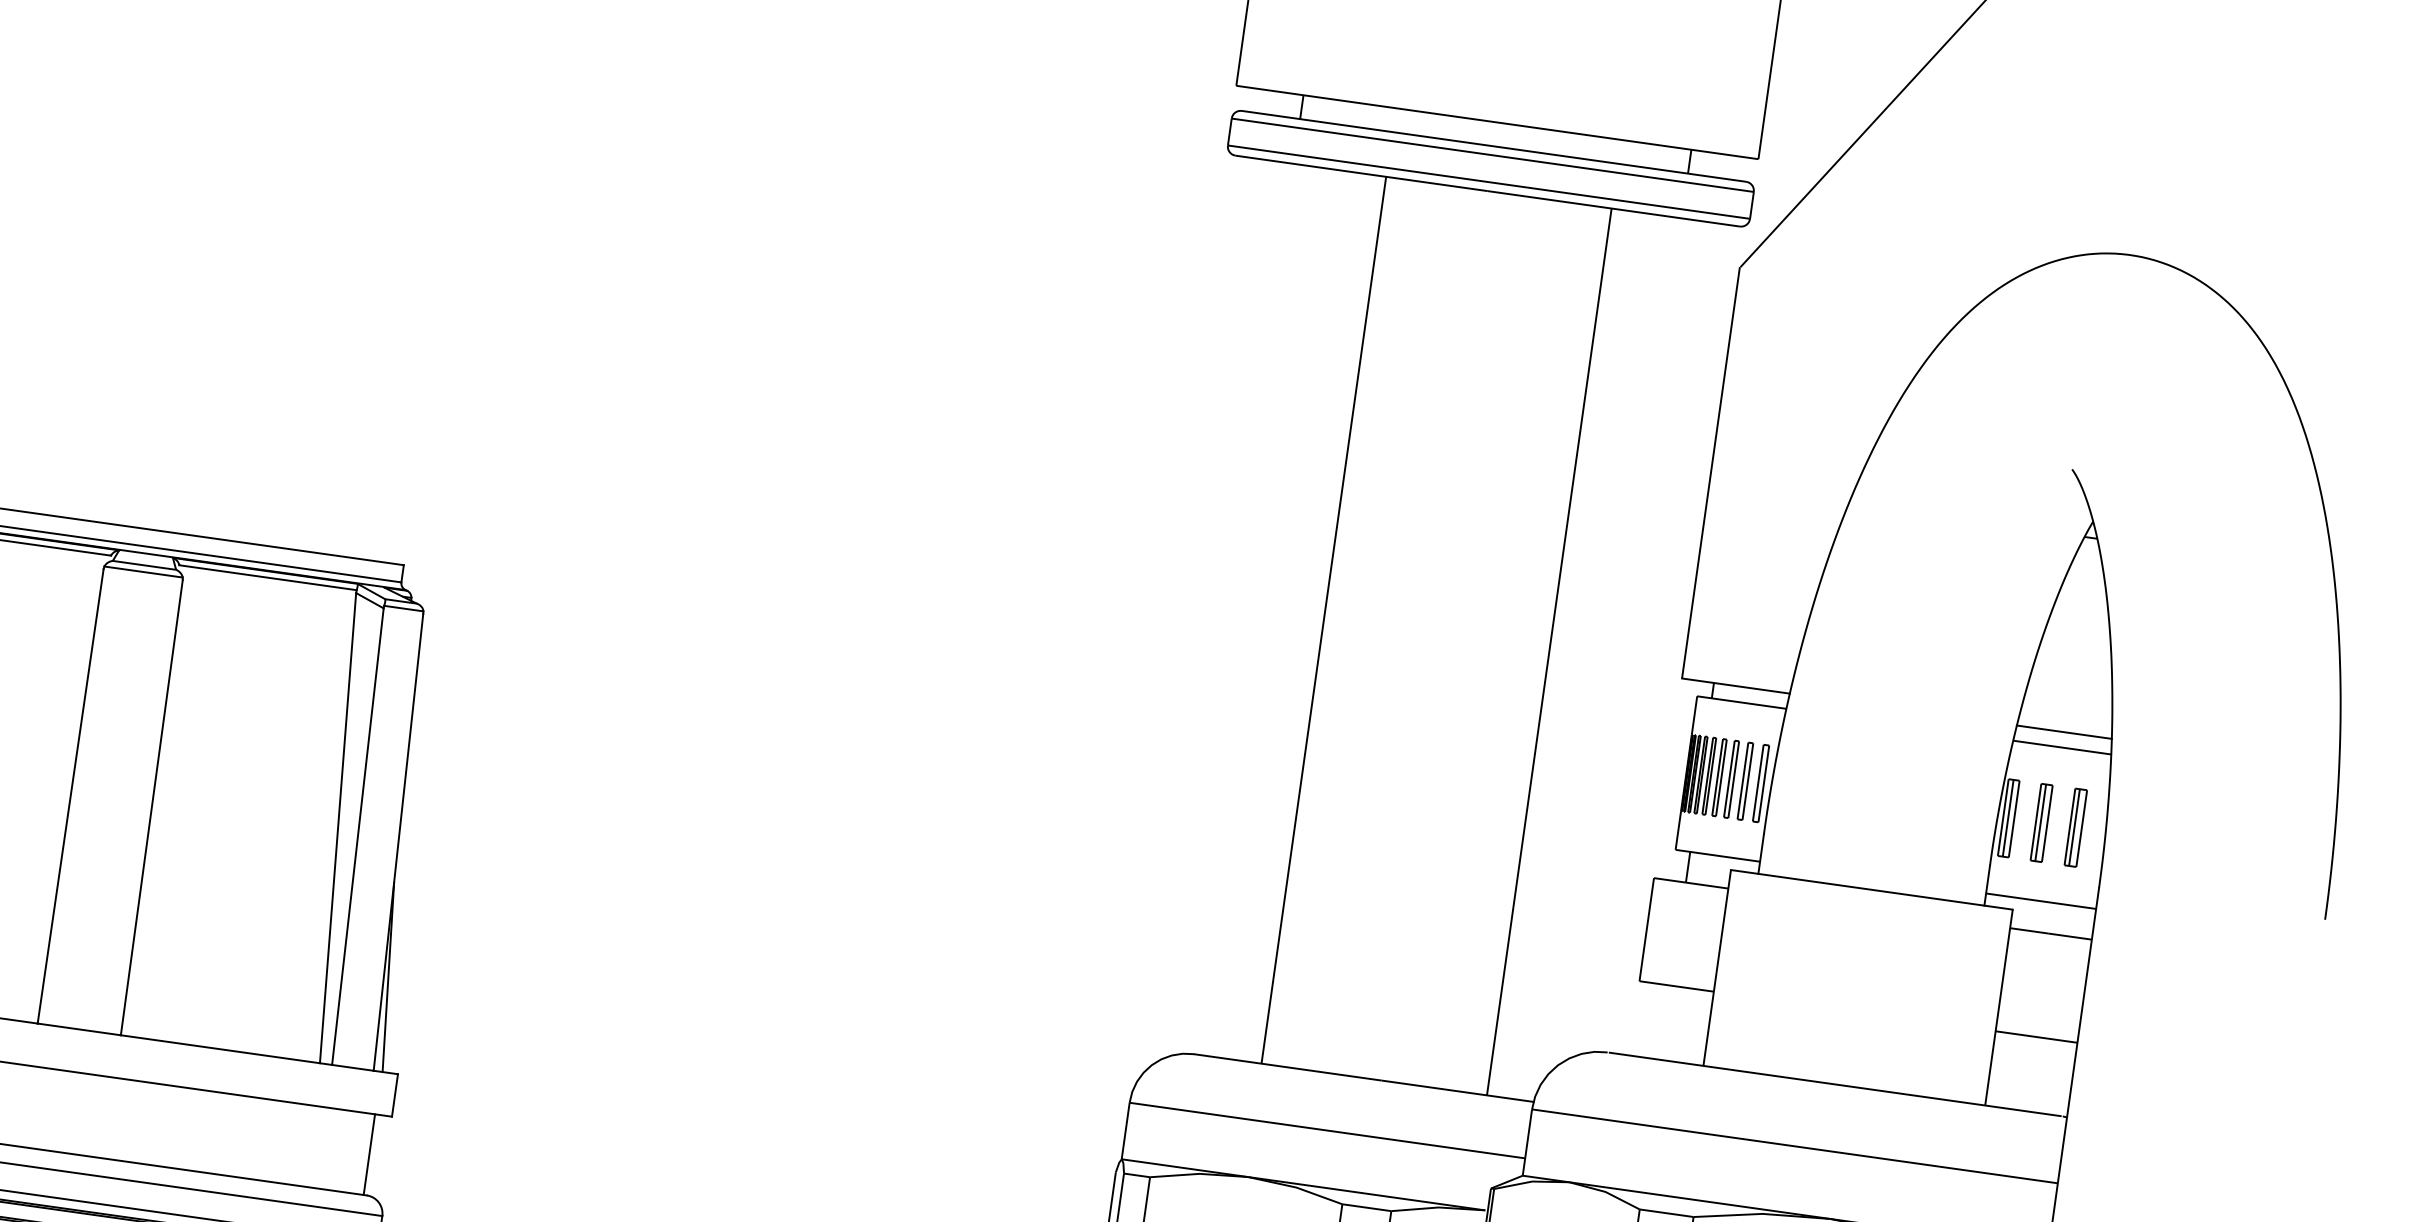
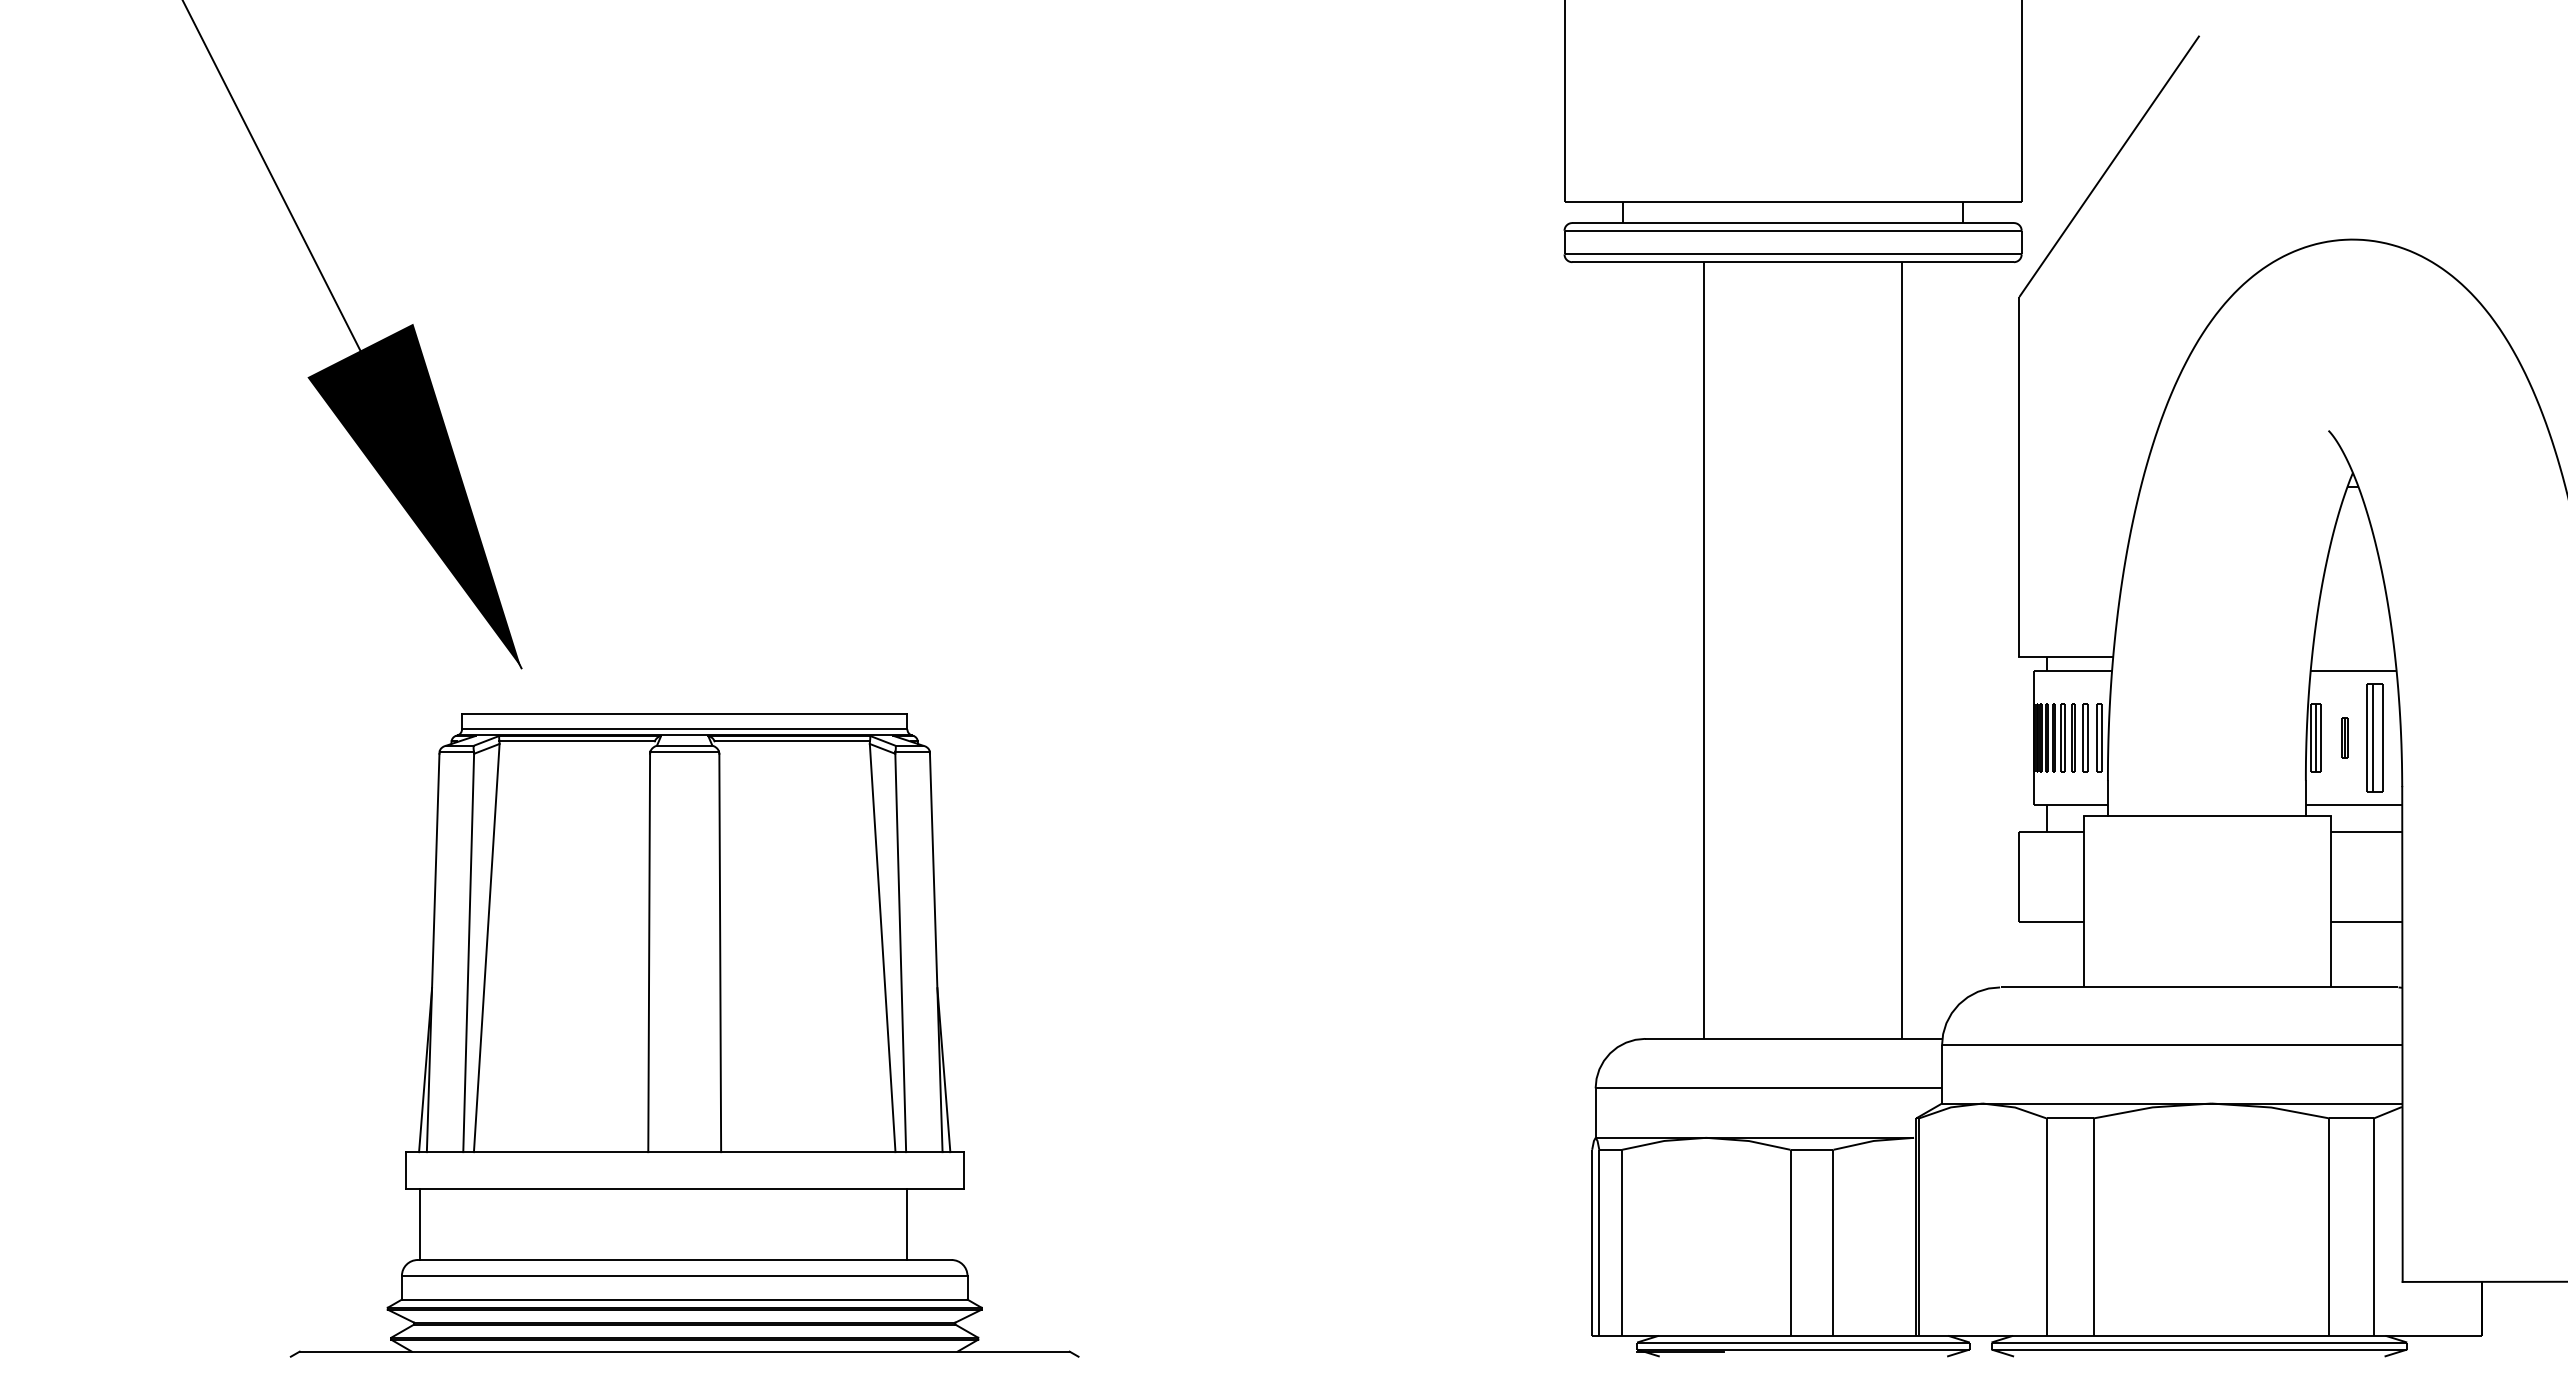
line: (2064, 732) -> (2353, 657), removed
part: (2041, 822) -> (2344, 737), size x0.6
part: (2075, 827) -> (2374, 737), size x1.6
line: (368, 1154) -> (906, 1224), moved

